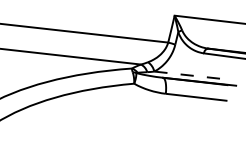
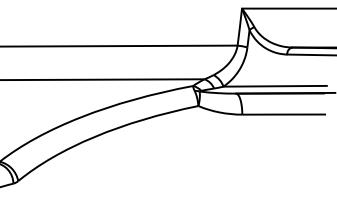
line: (192, 75) -> (275, 86), dashed -> solid

